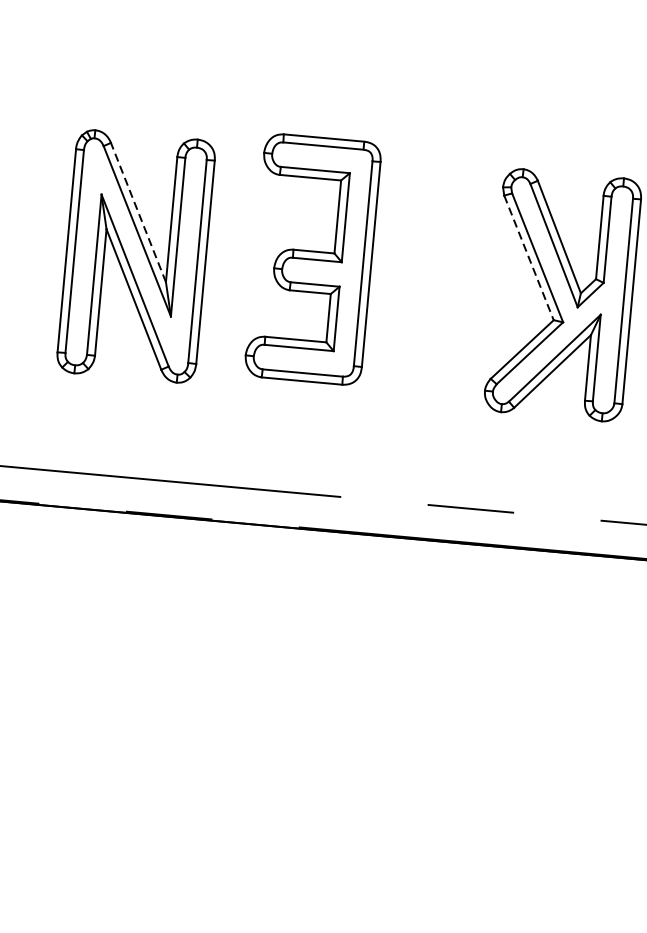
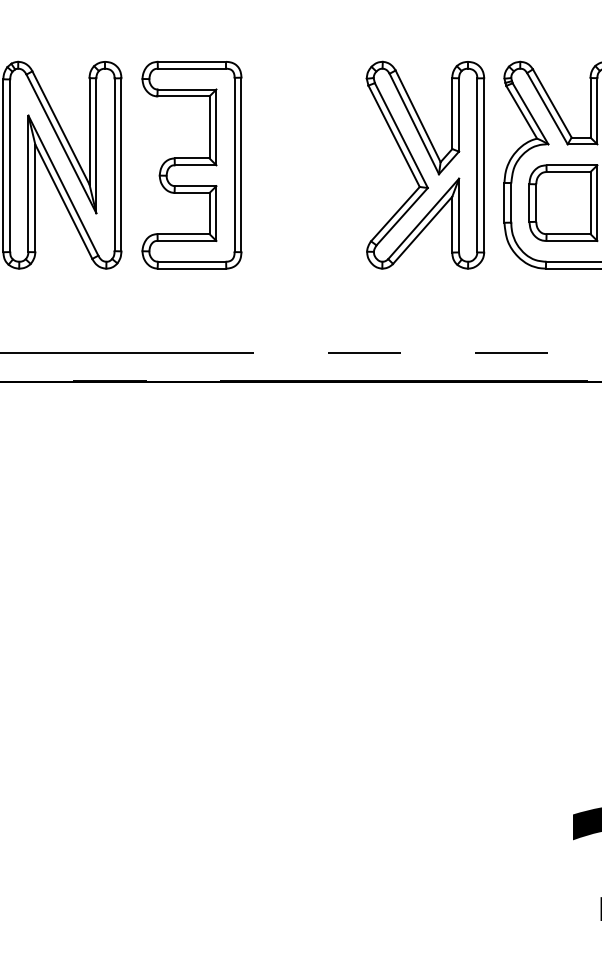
line: (137, 211) -> (60, 127), dashed -> solid
part: (312, 258) -> (191, 164), moved
line: (529, 258) -> (394, 136), dashed -> solid

